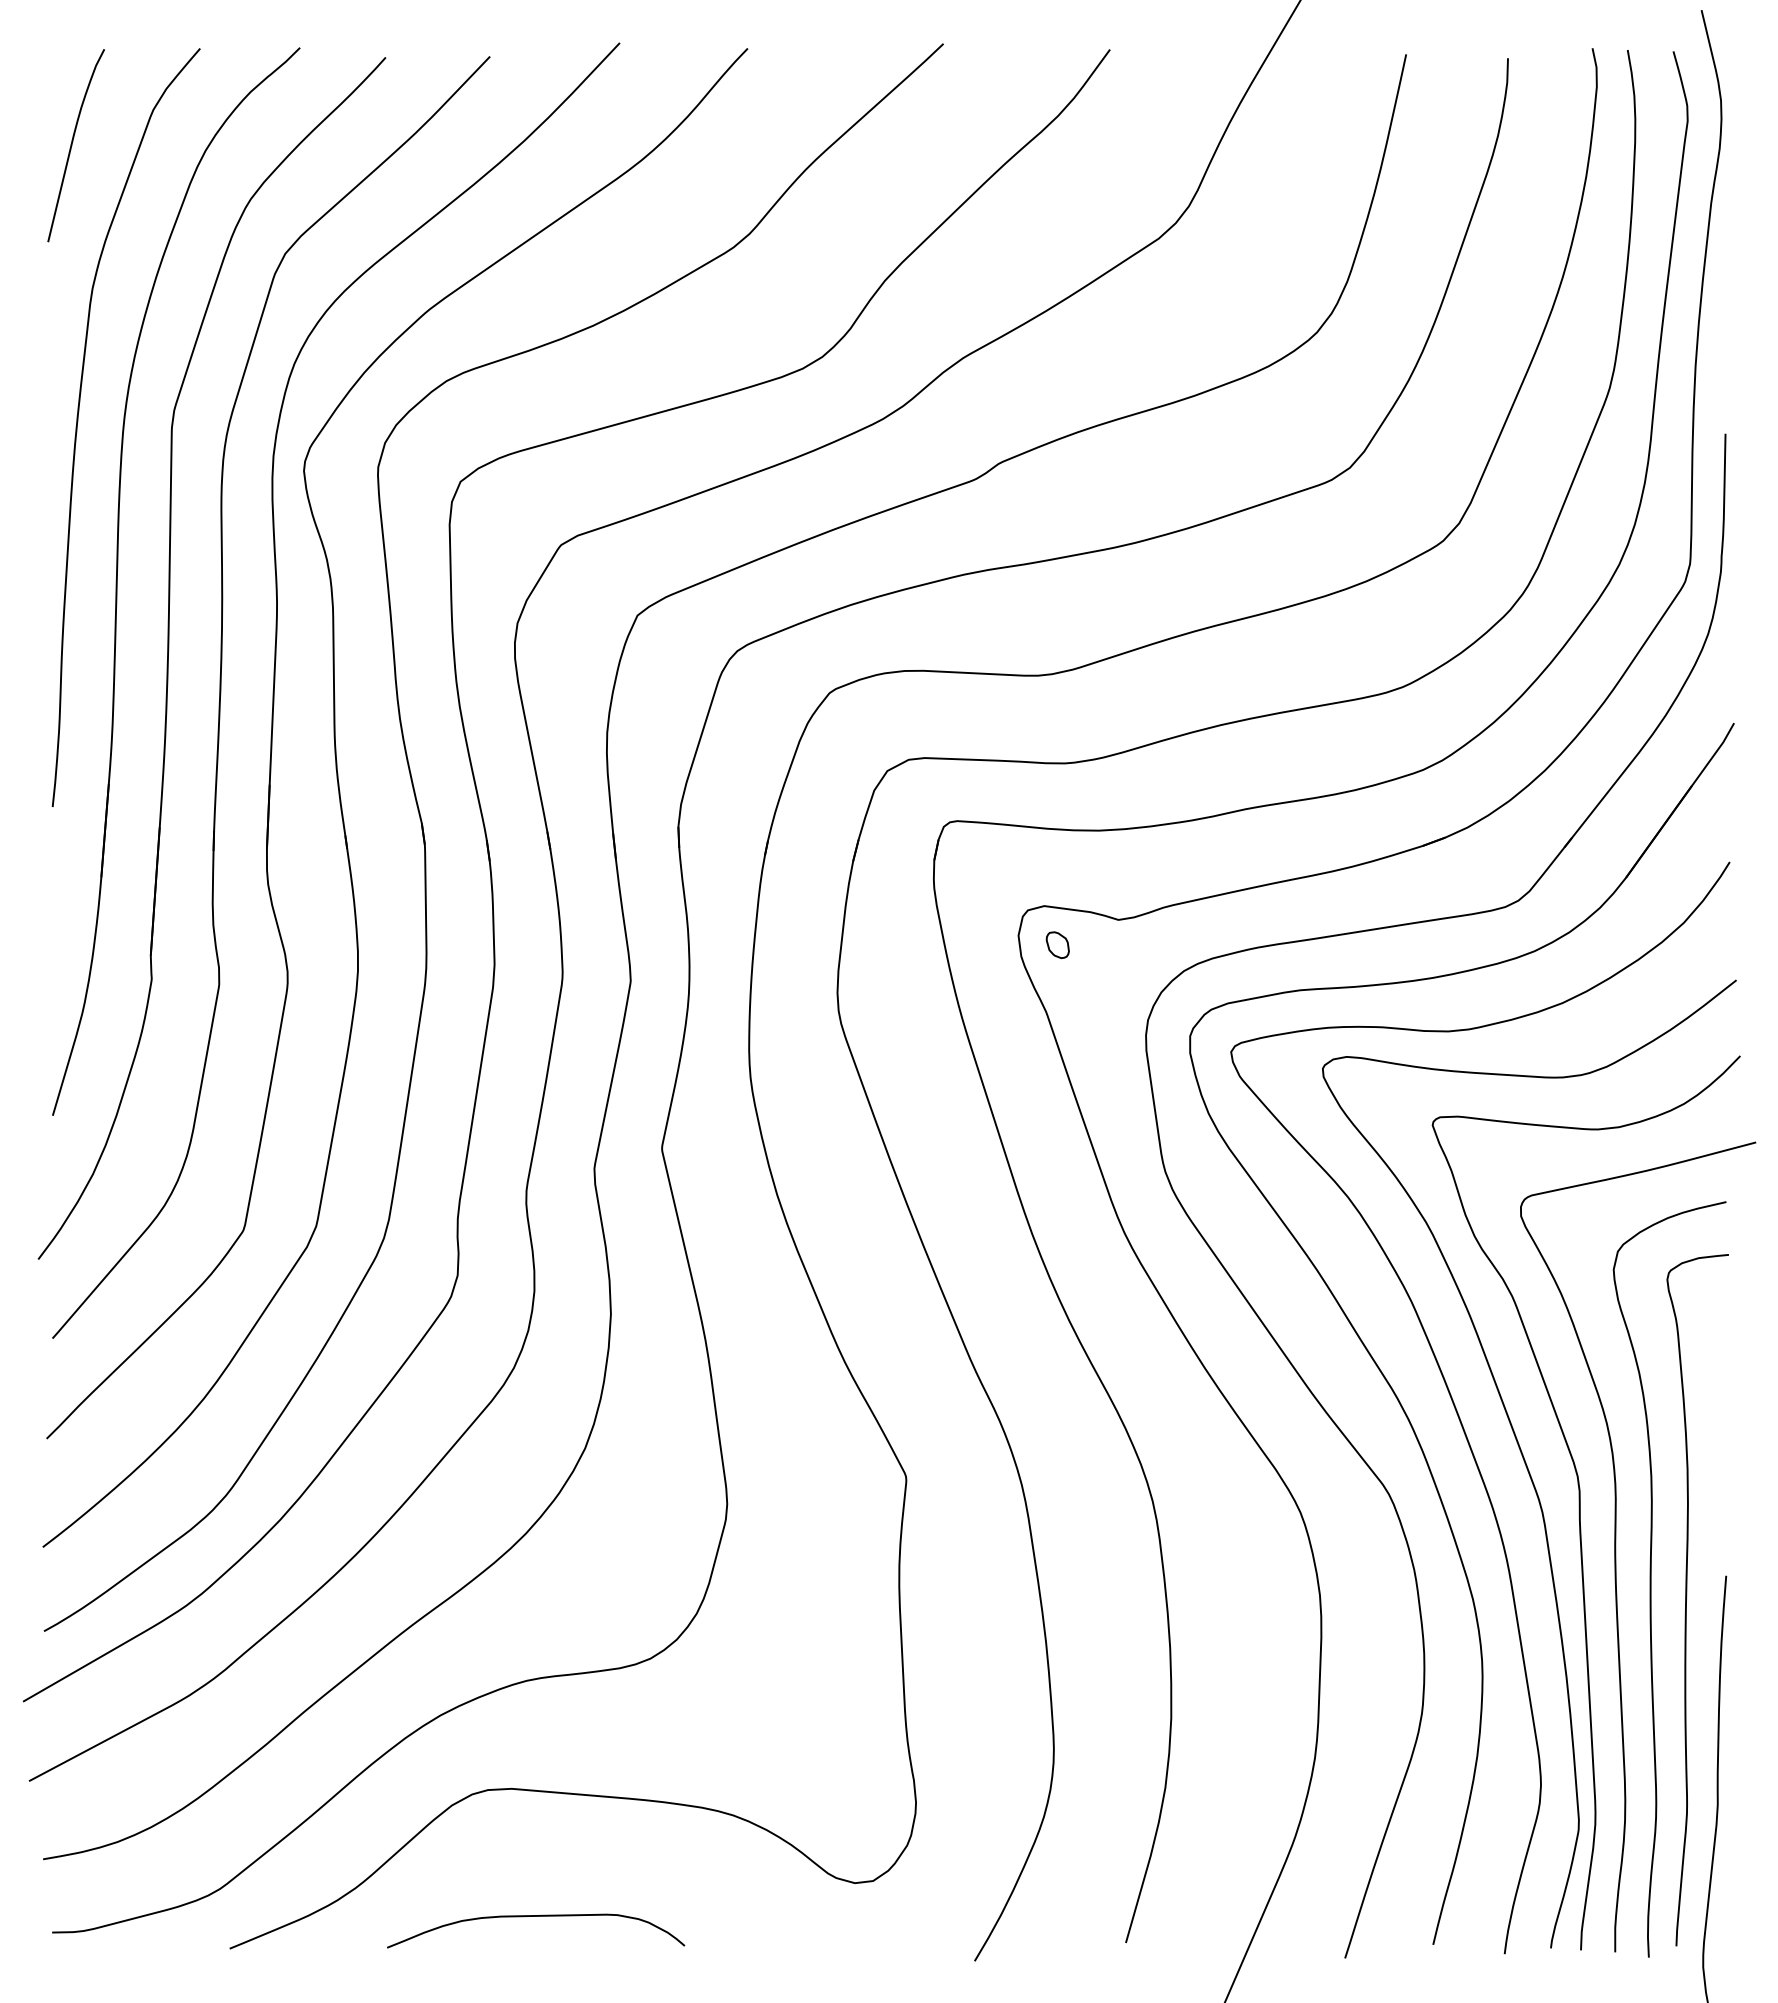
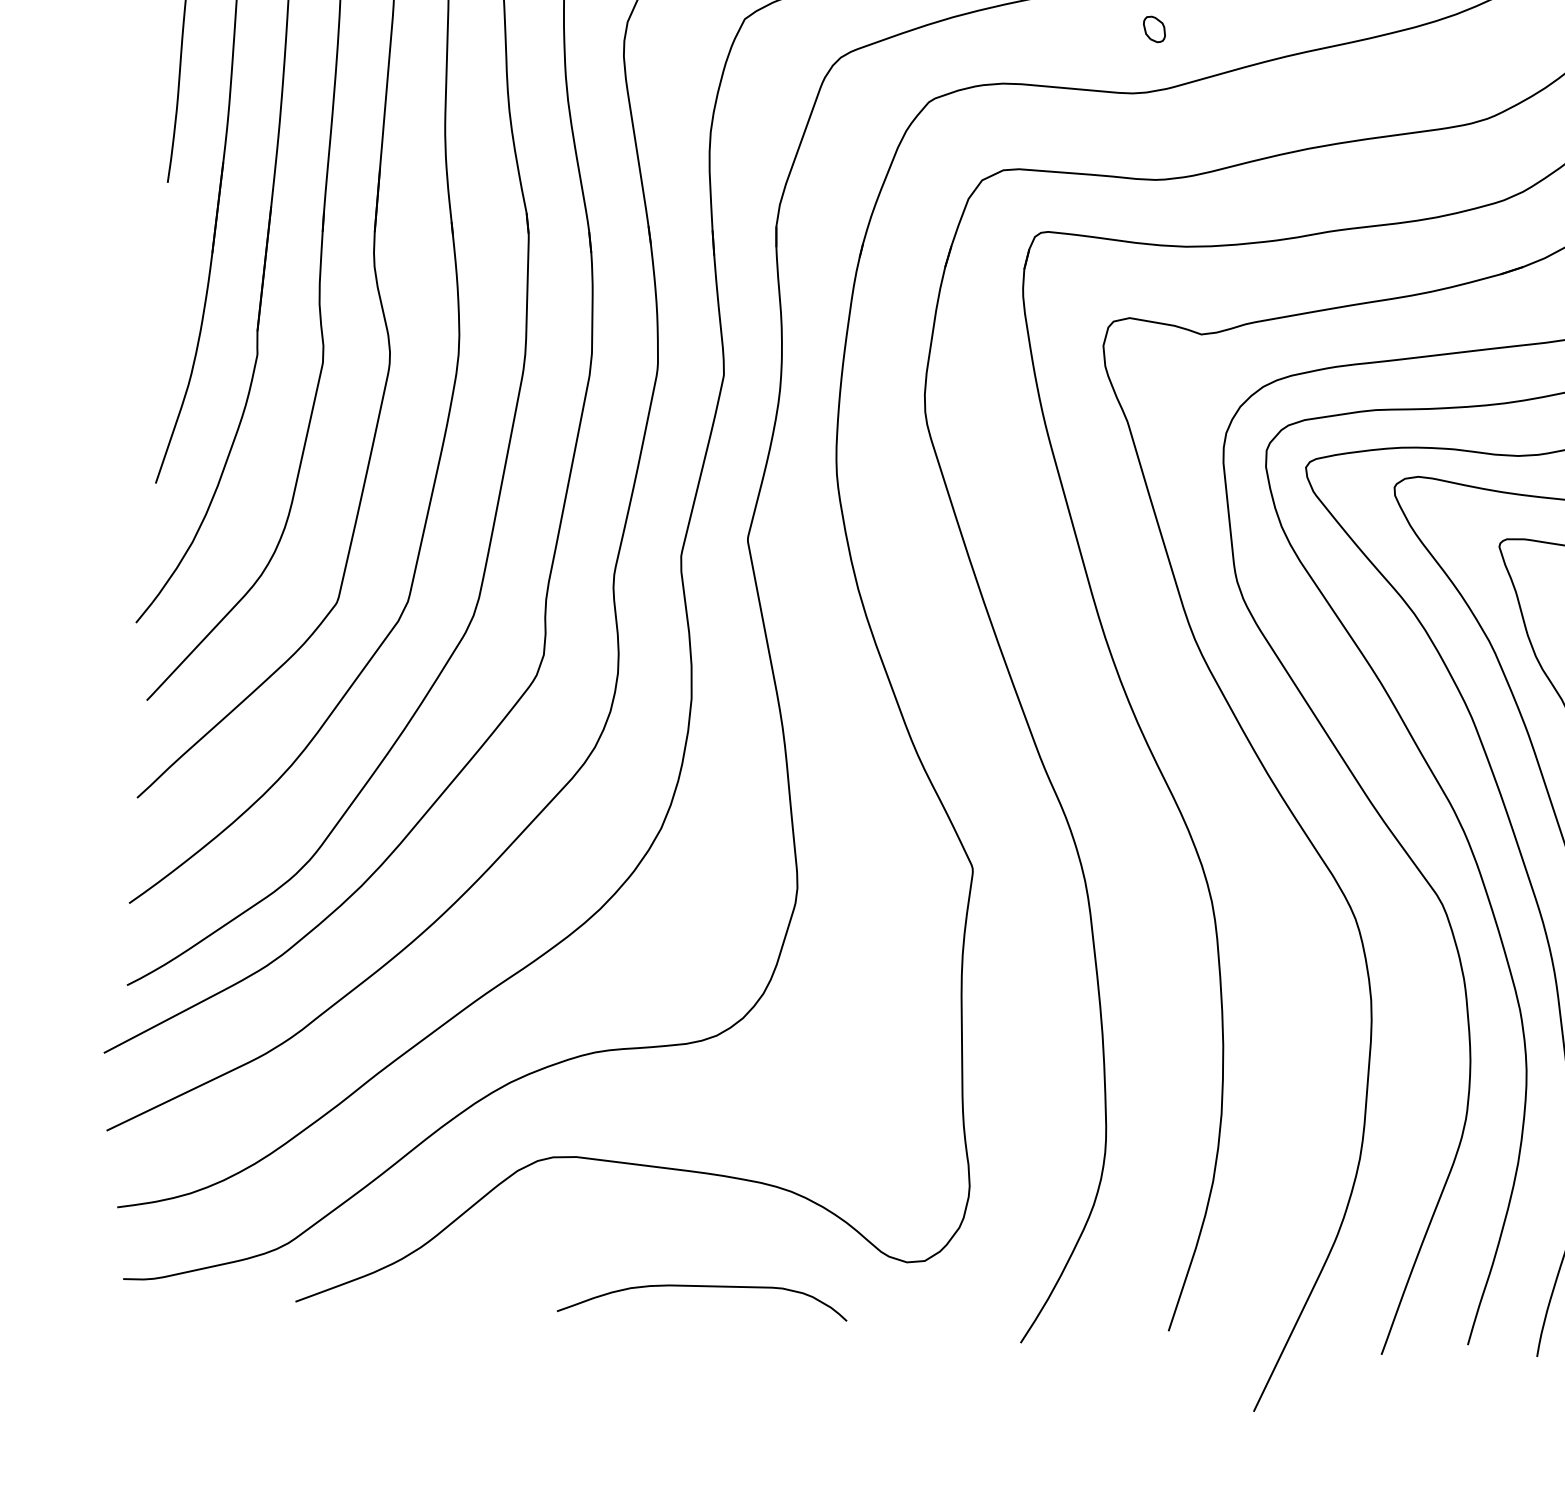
part: (1057, 945) -> (1154, 29), moved
curve: (536, 1916) -> (703, 1286), moved

